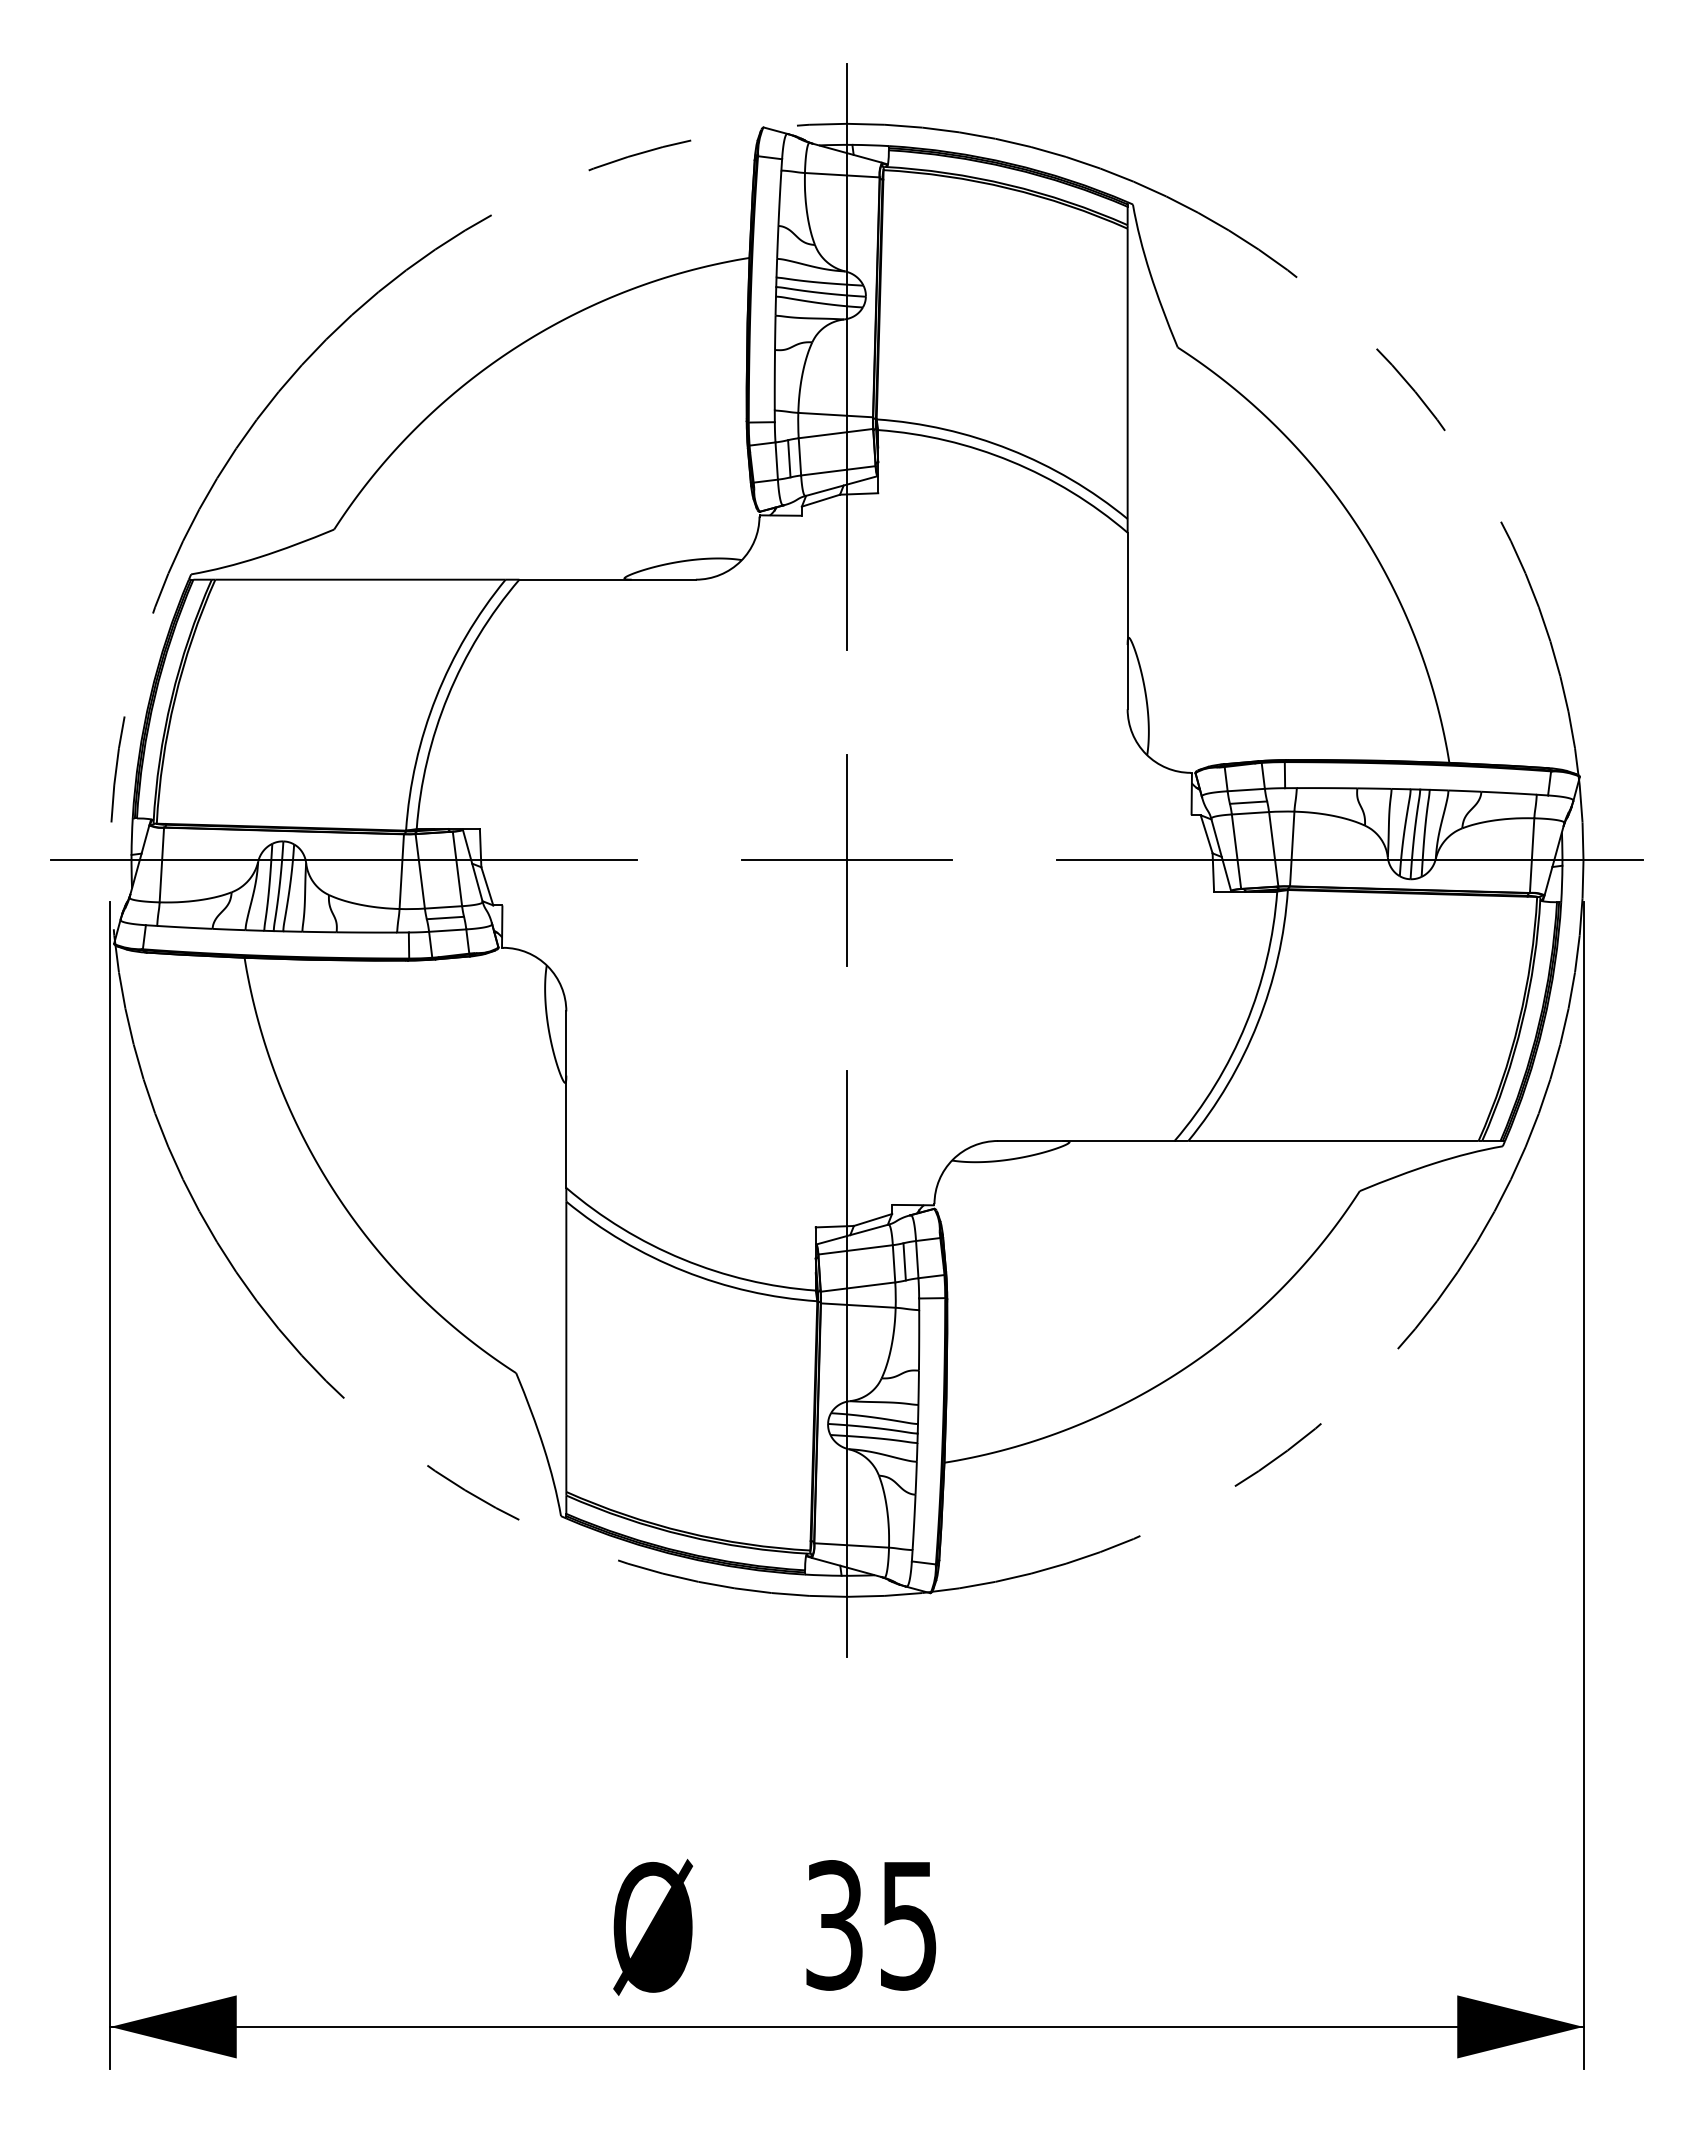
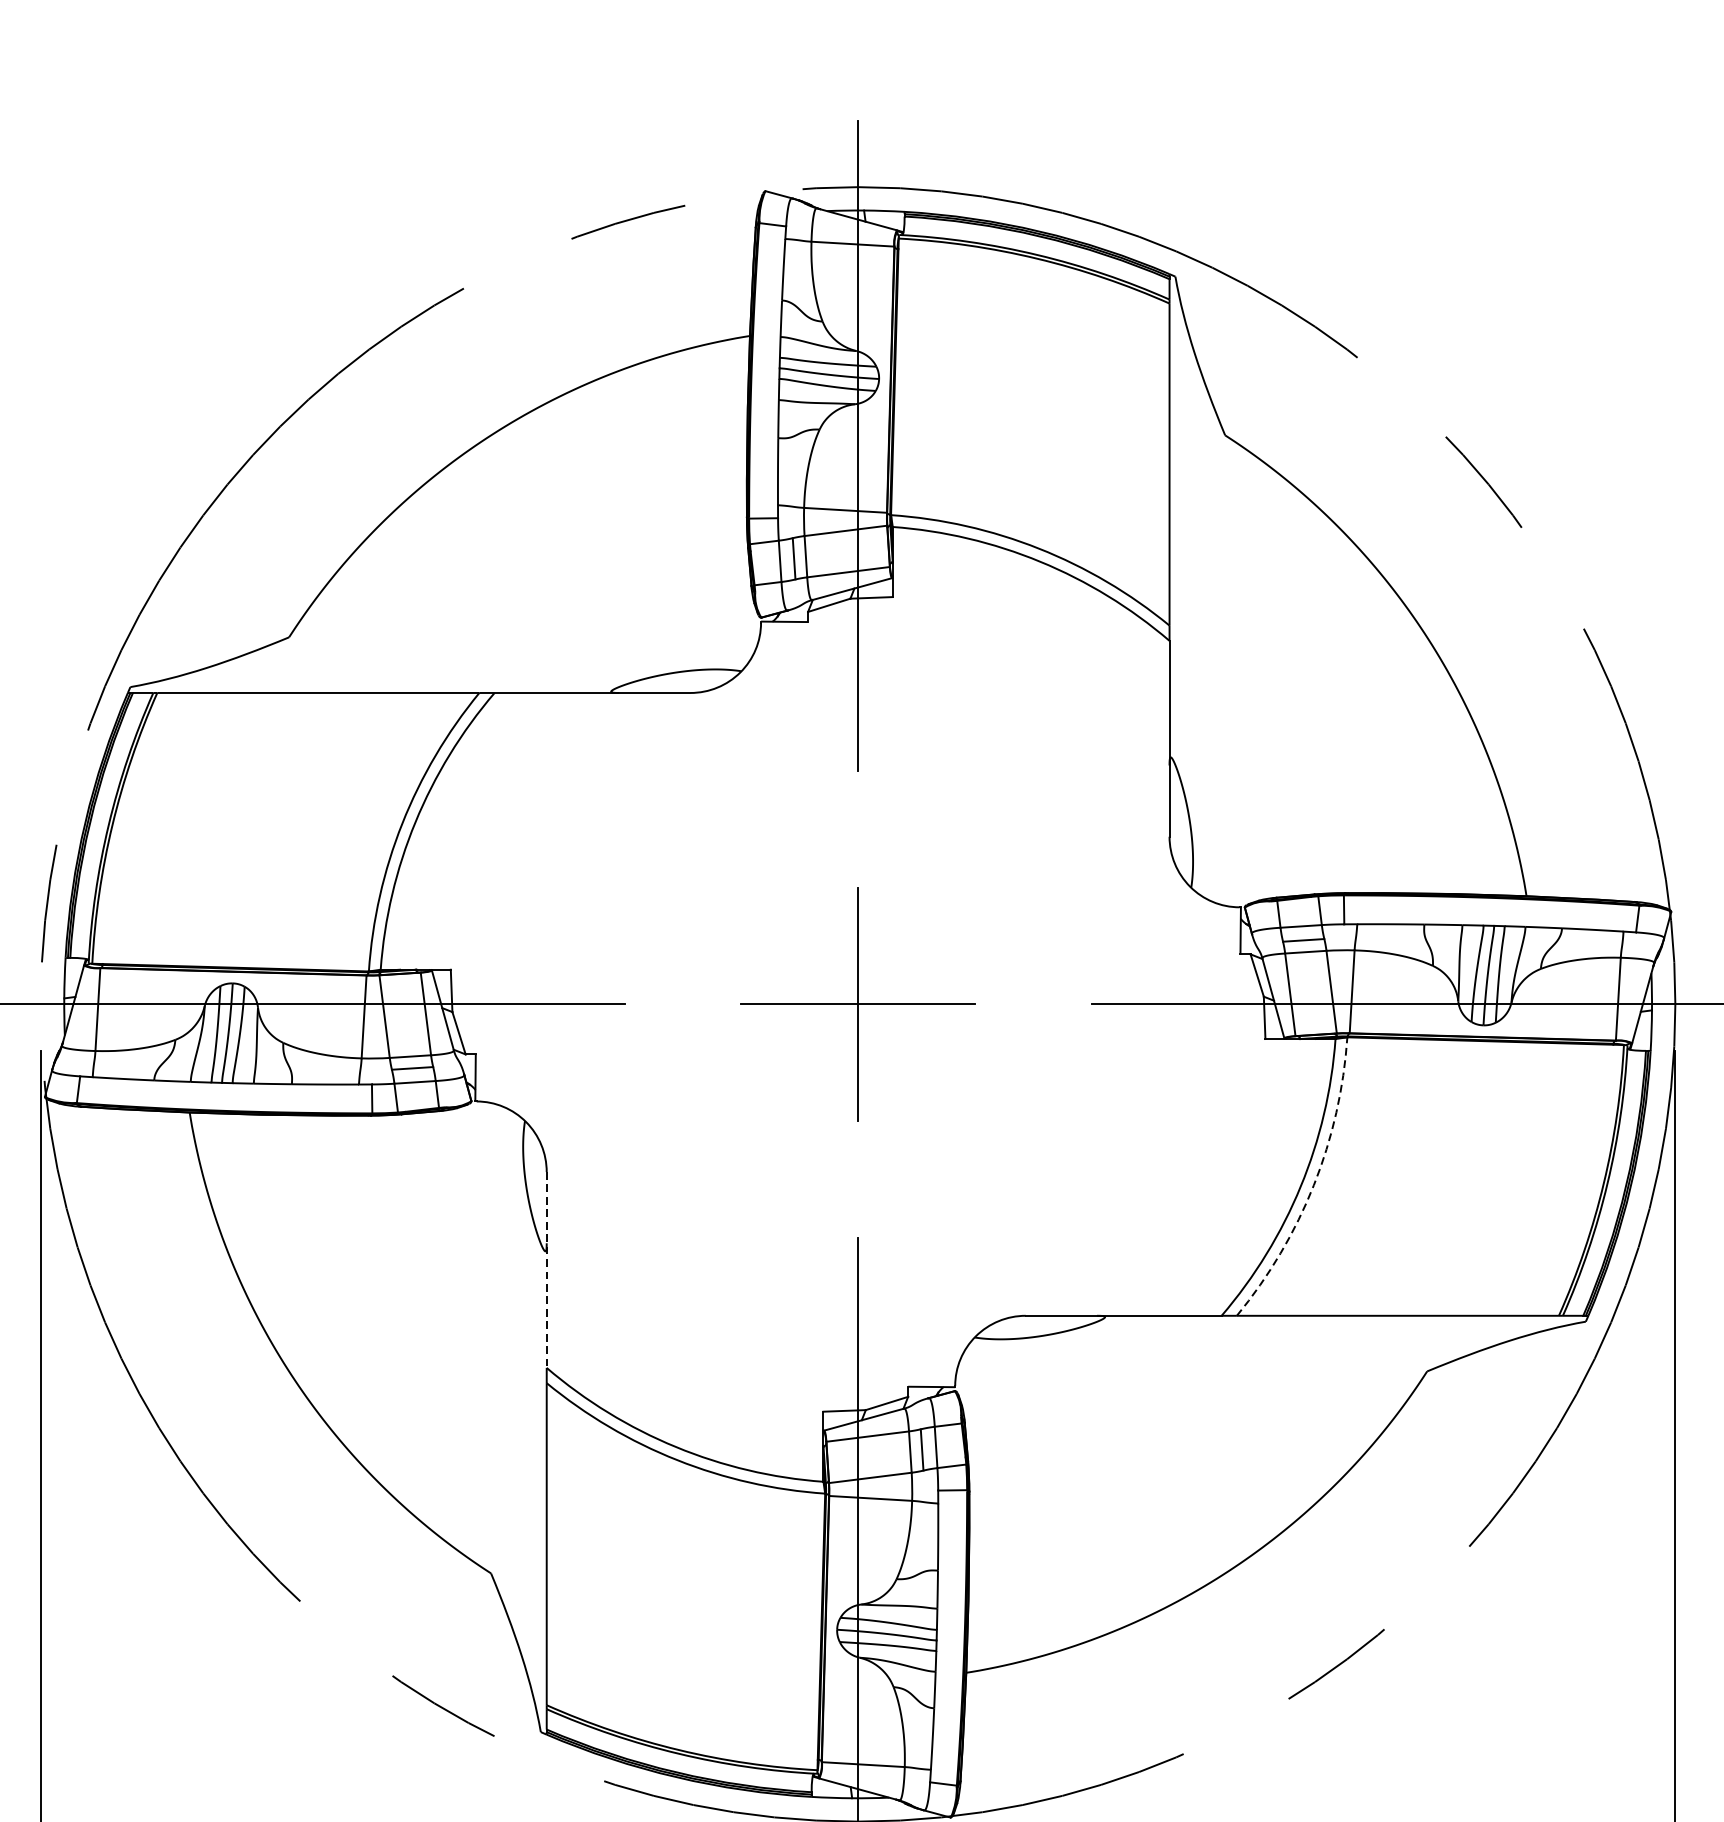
arc: (1257, 1023) -> (1313, 1185), solid -> dashed
line: (566, 1100) -> (546, 1270), solid -> dashed

